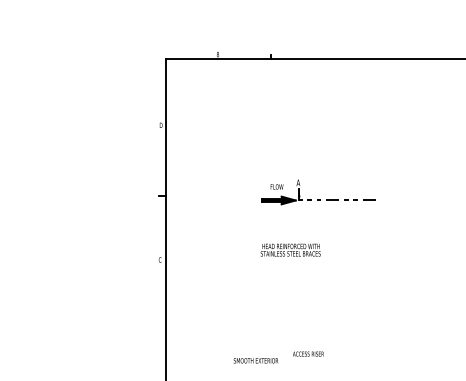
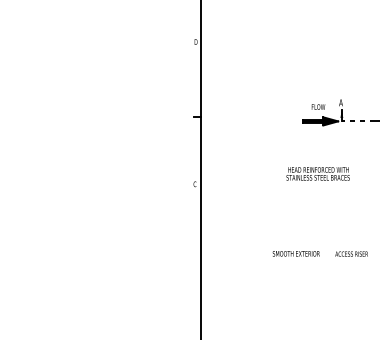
text: (290, 249) -> (317, 173), moved
text: (308, 353) -> (351, 253), moved
text: (255, 360) -> (295, 253), moved

